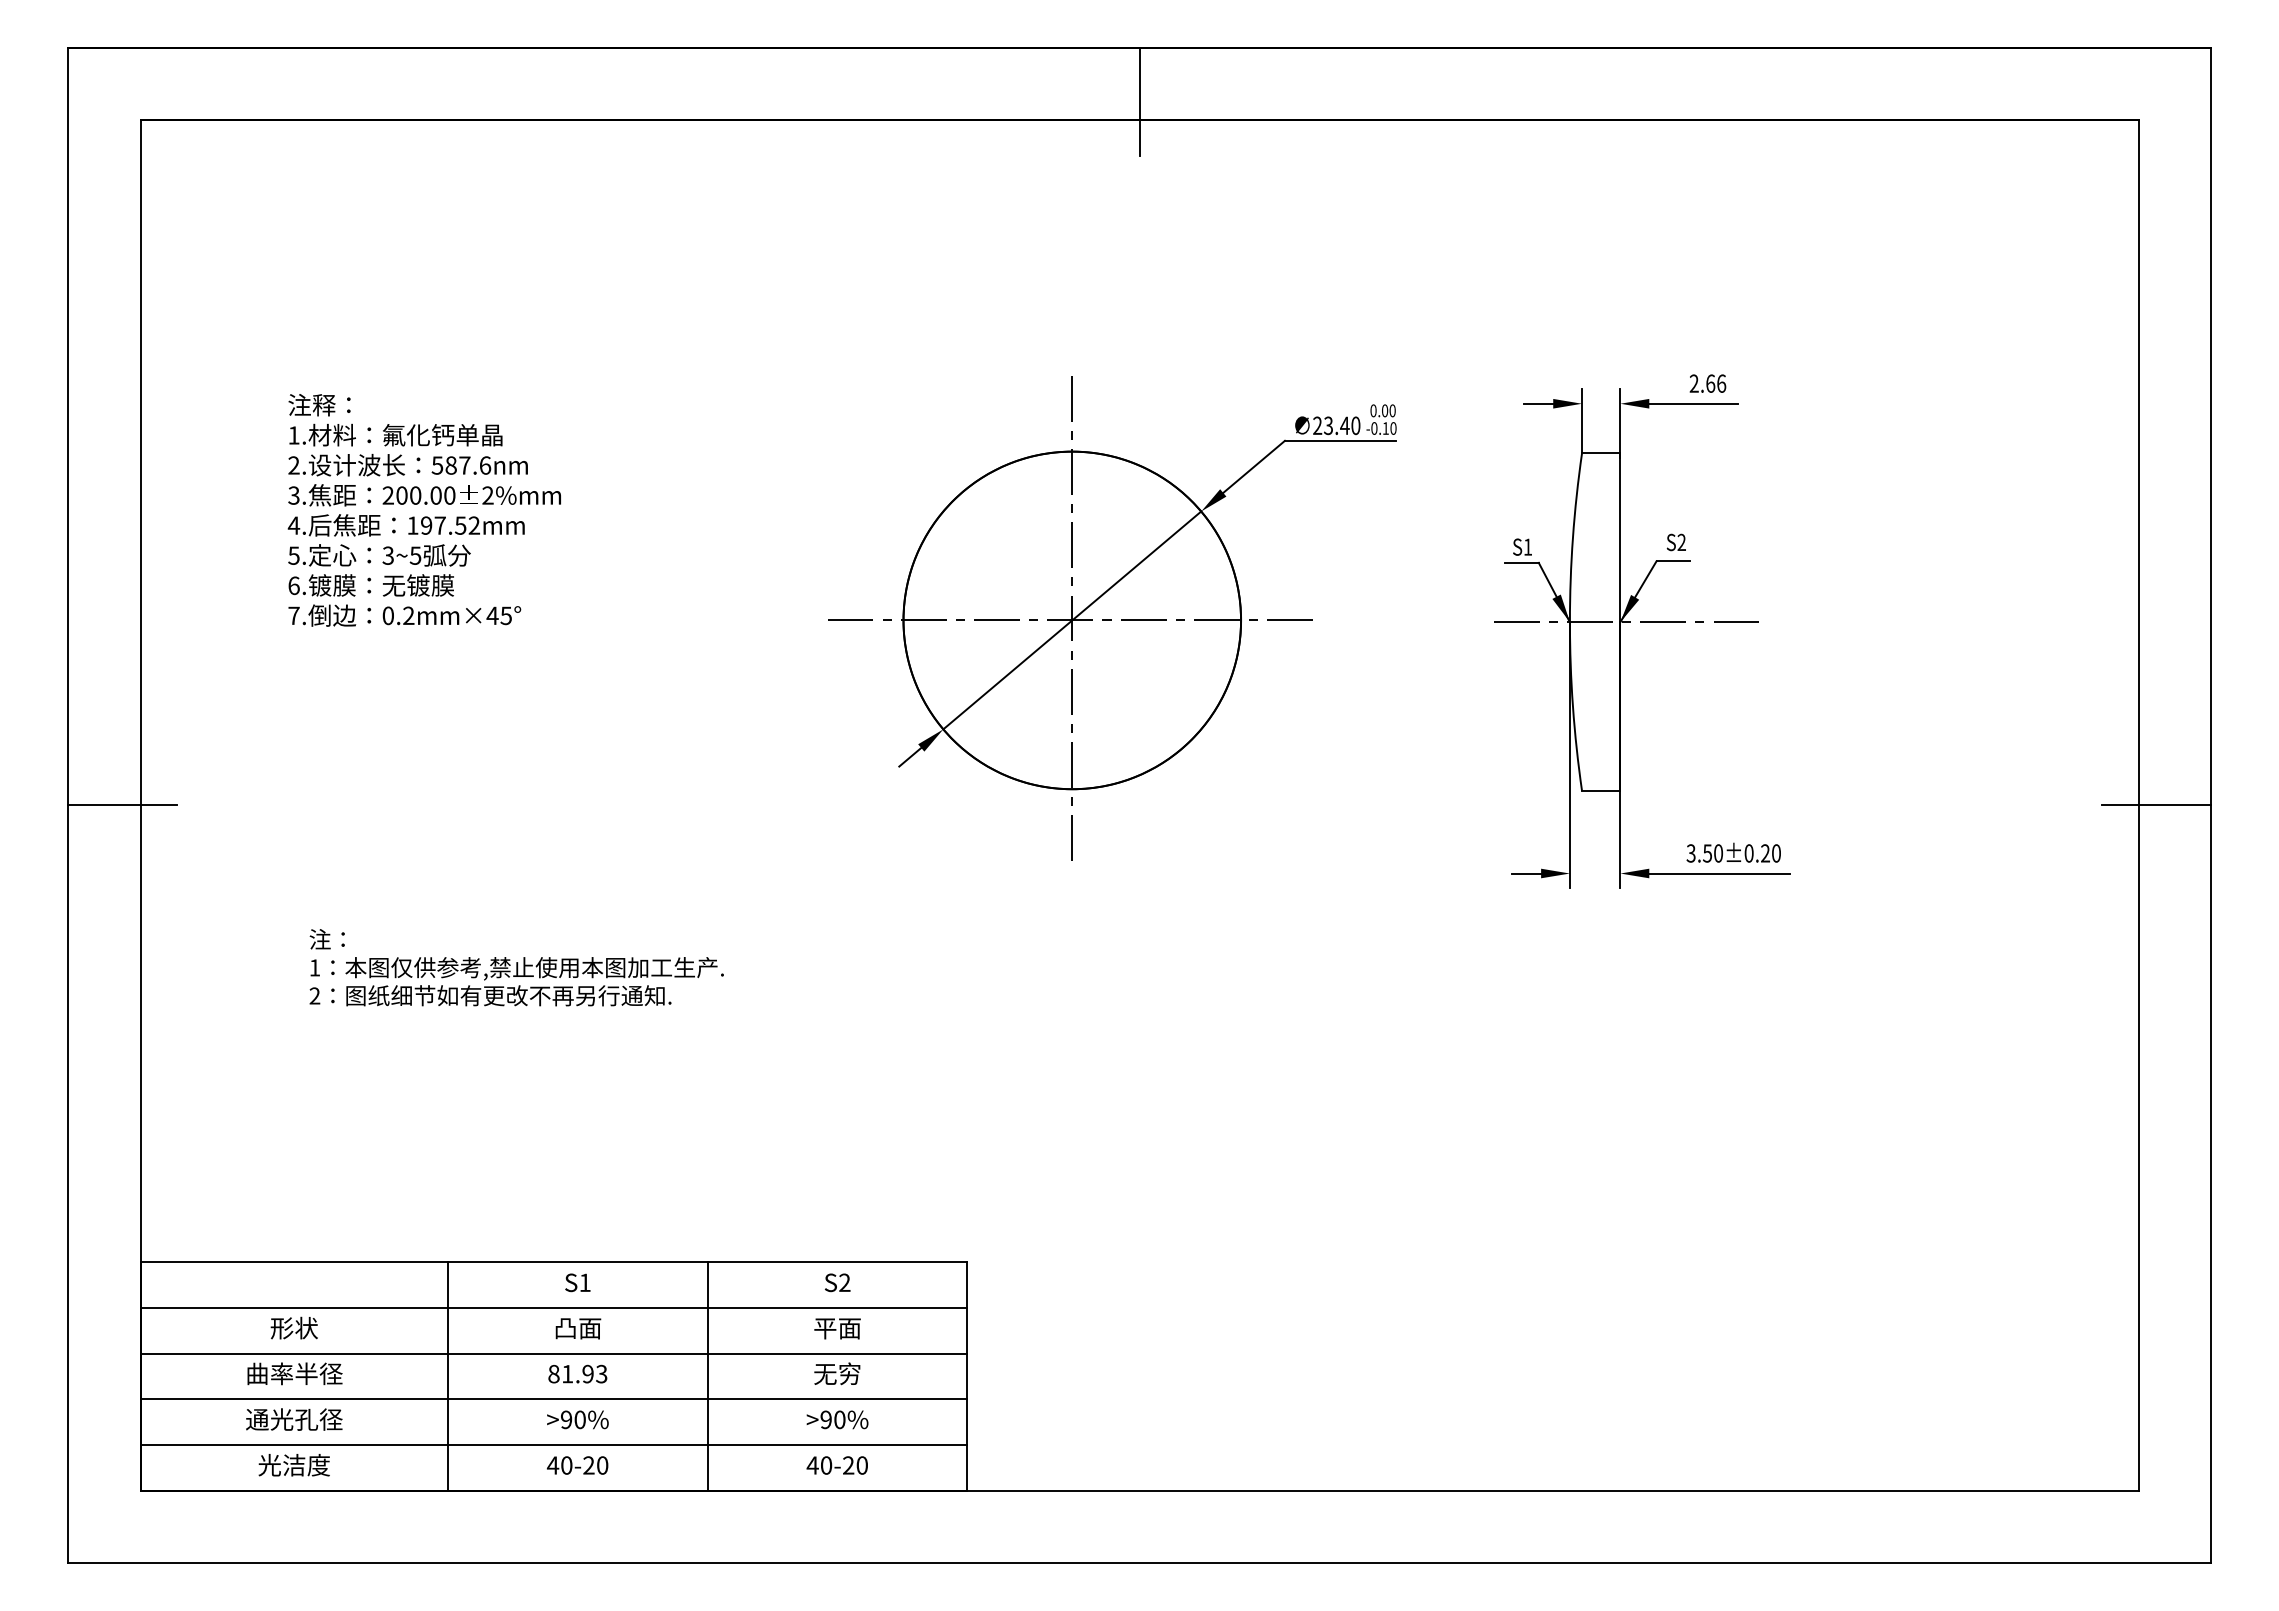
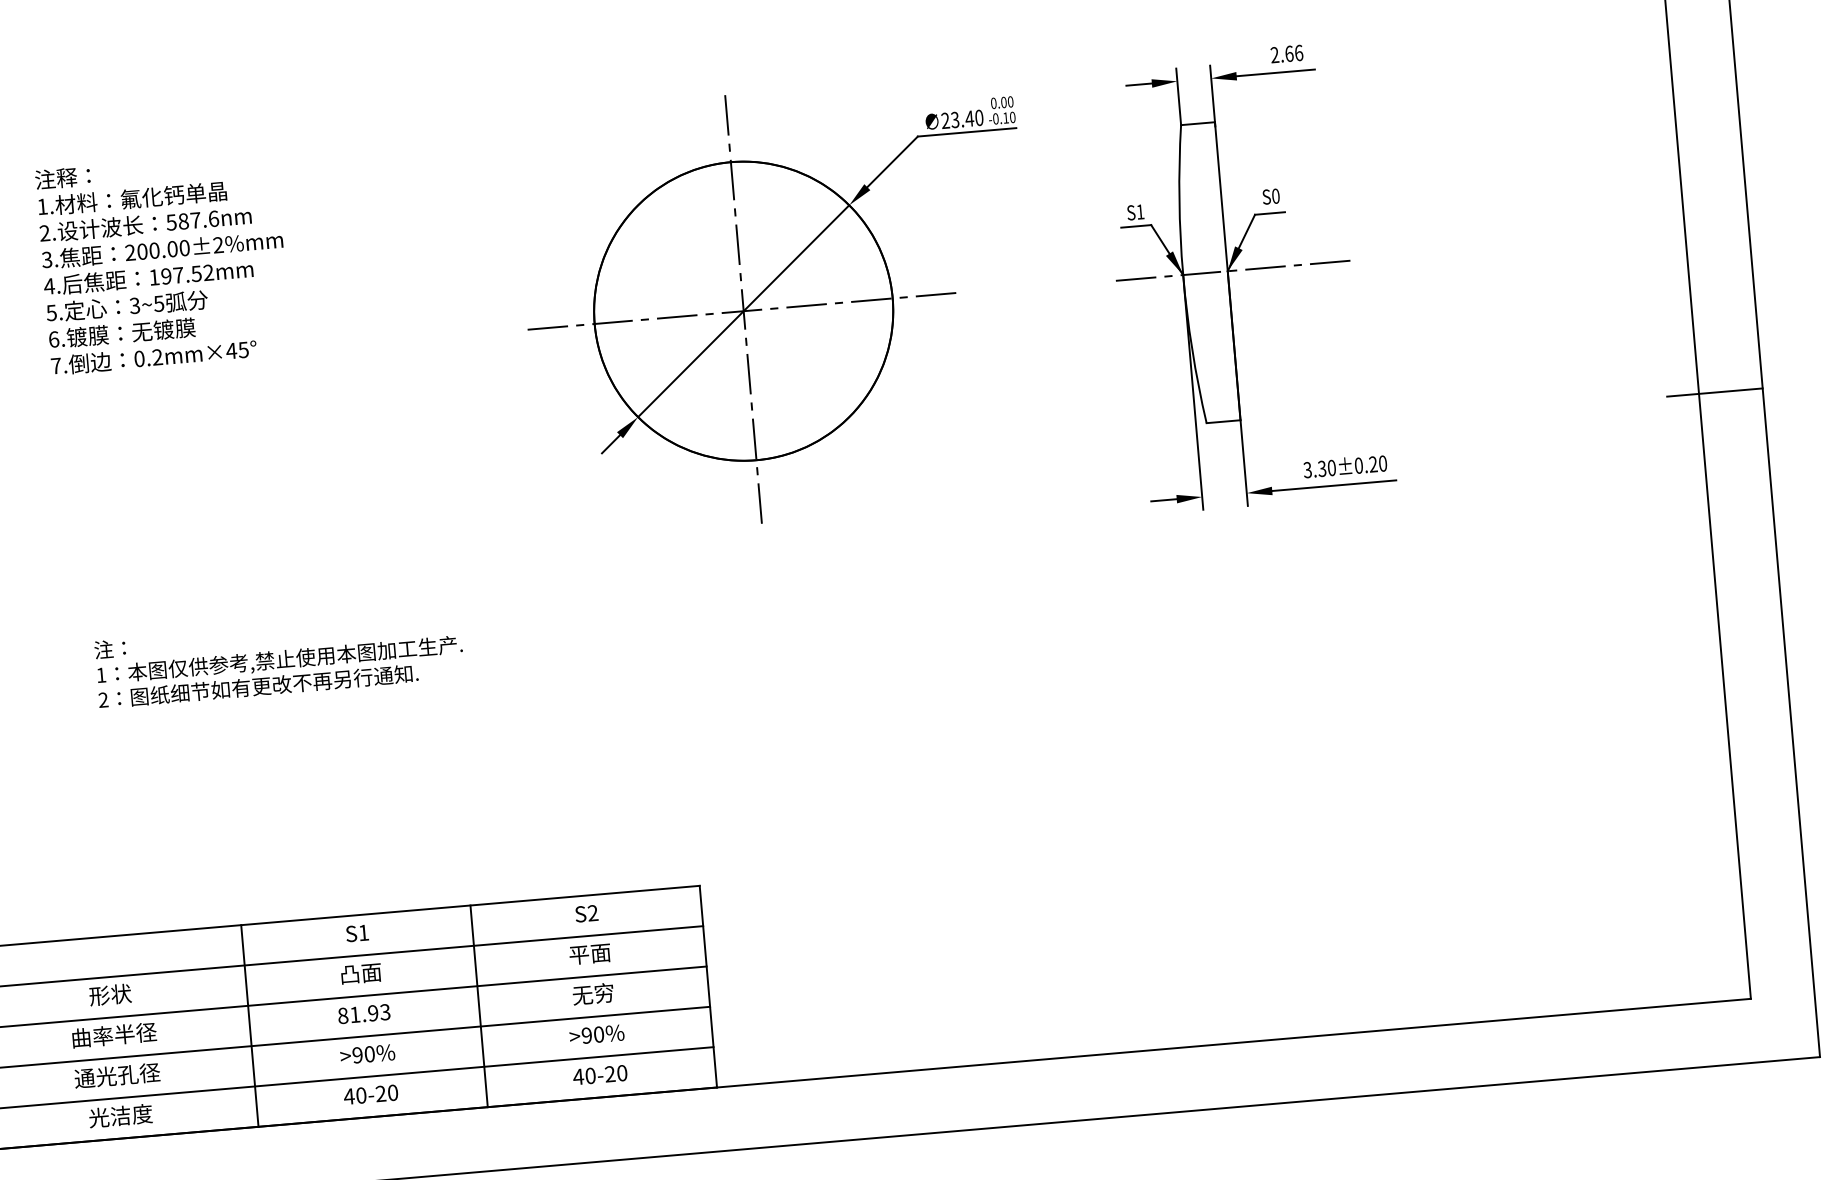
text: (1681, 542) -> (1275, 196), S2 -> S0
text: (1707, 853) -> (1322, 468), 3.50±0.20 -> 3.30±0.20

